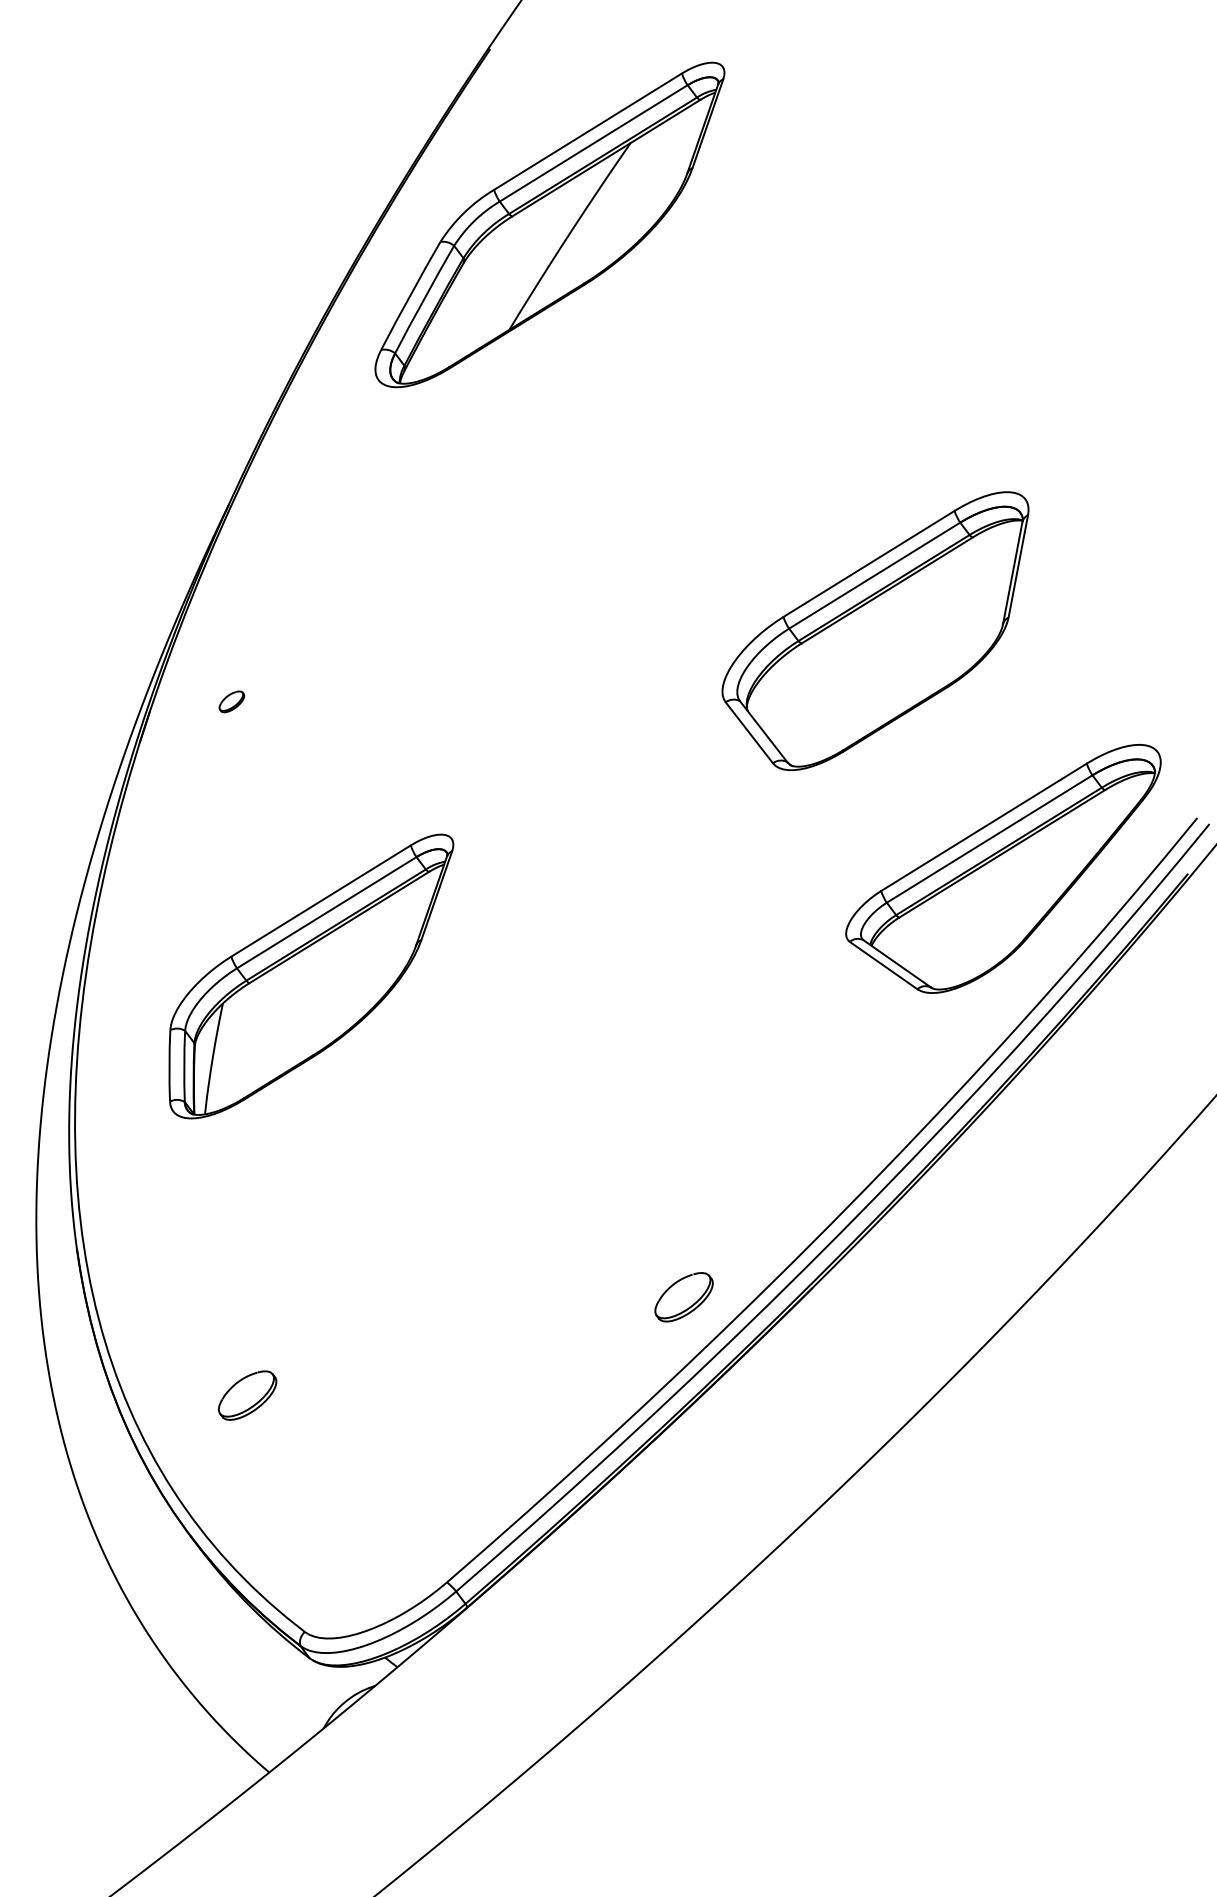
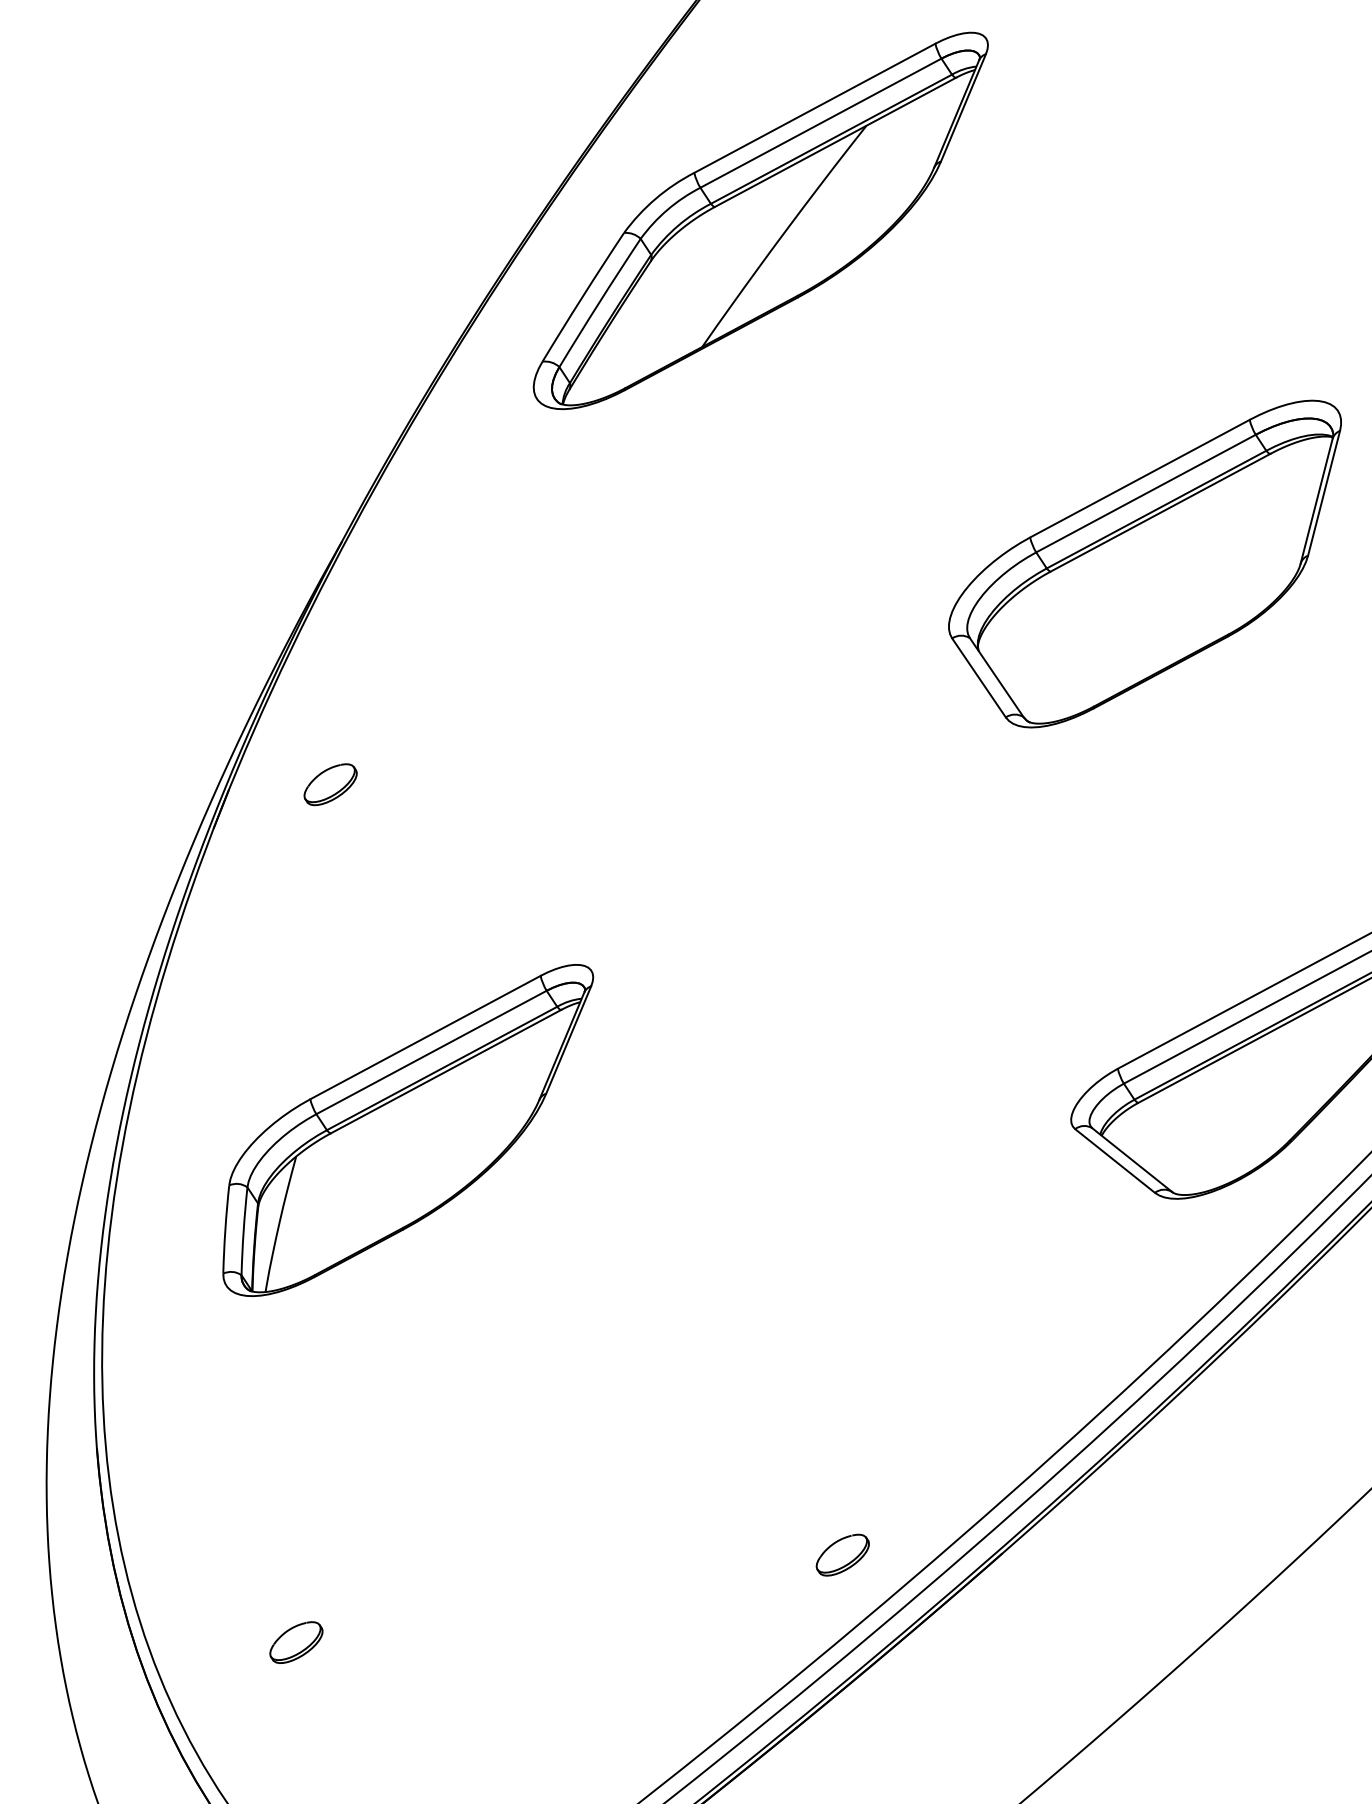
part: (875, 631) -> (1142, 562), moved
part: (231, 701) -> (330, 784), size x1.67
part: (683, 1297) -> (842, 1555), size x0.71
part: (247, 1395) -> (296, 1642), size x0.71

